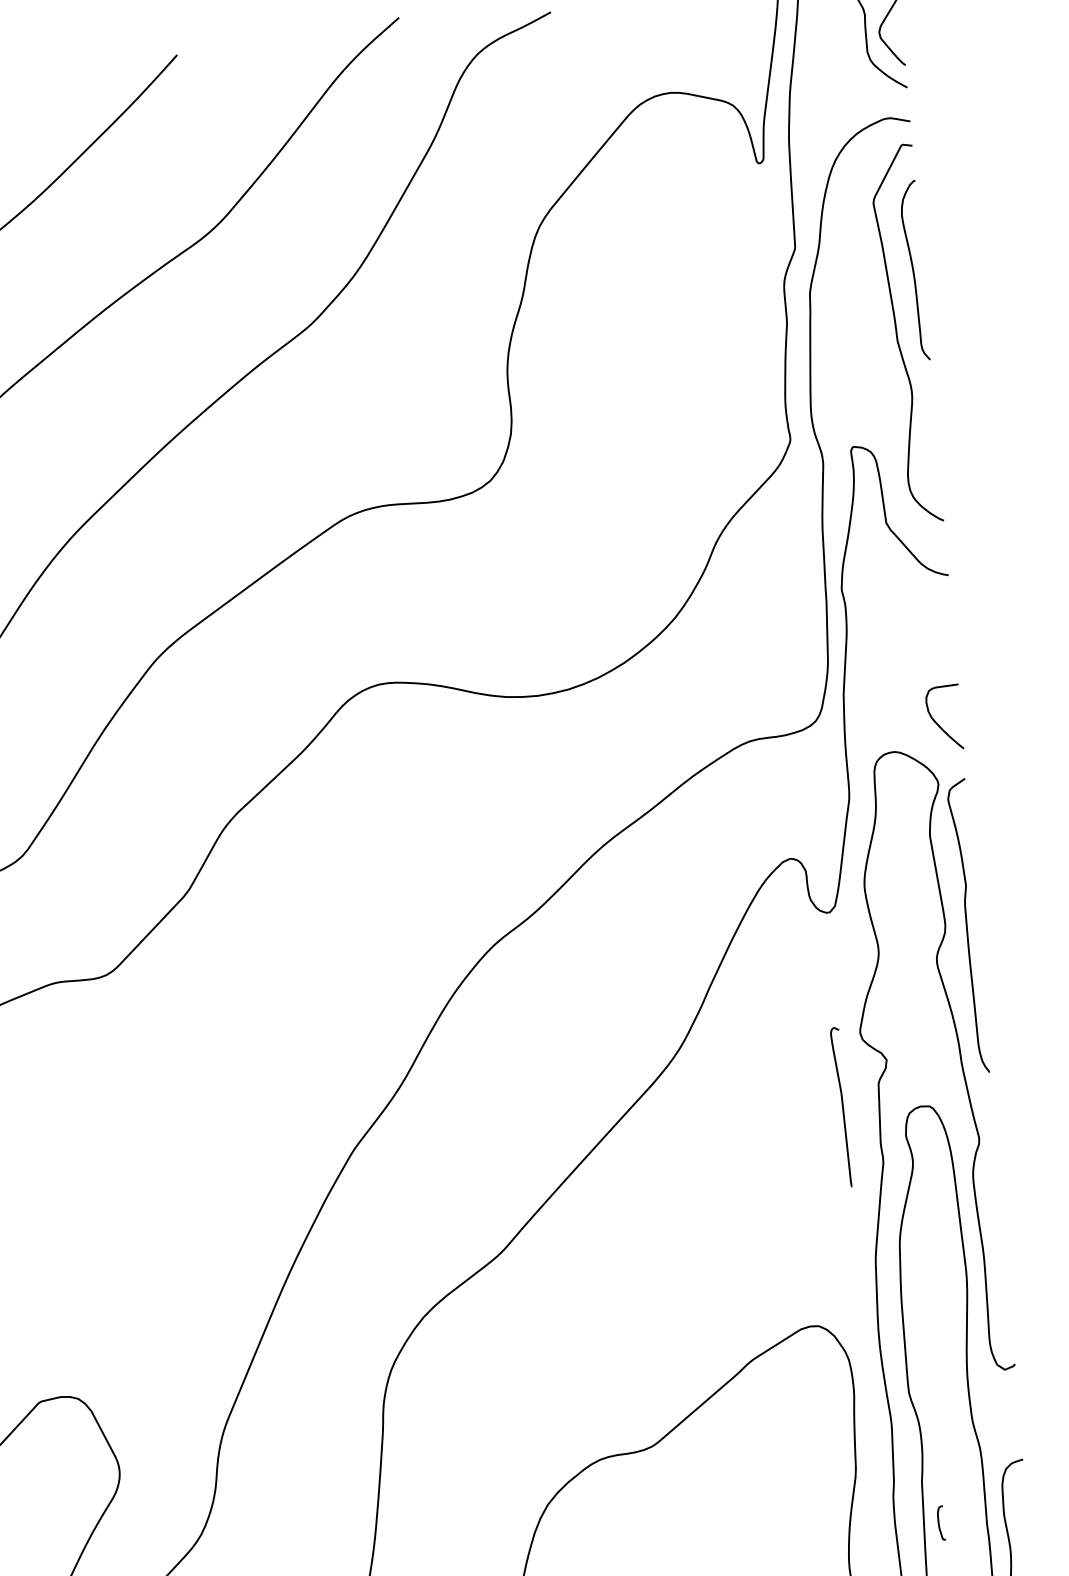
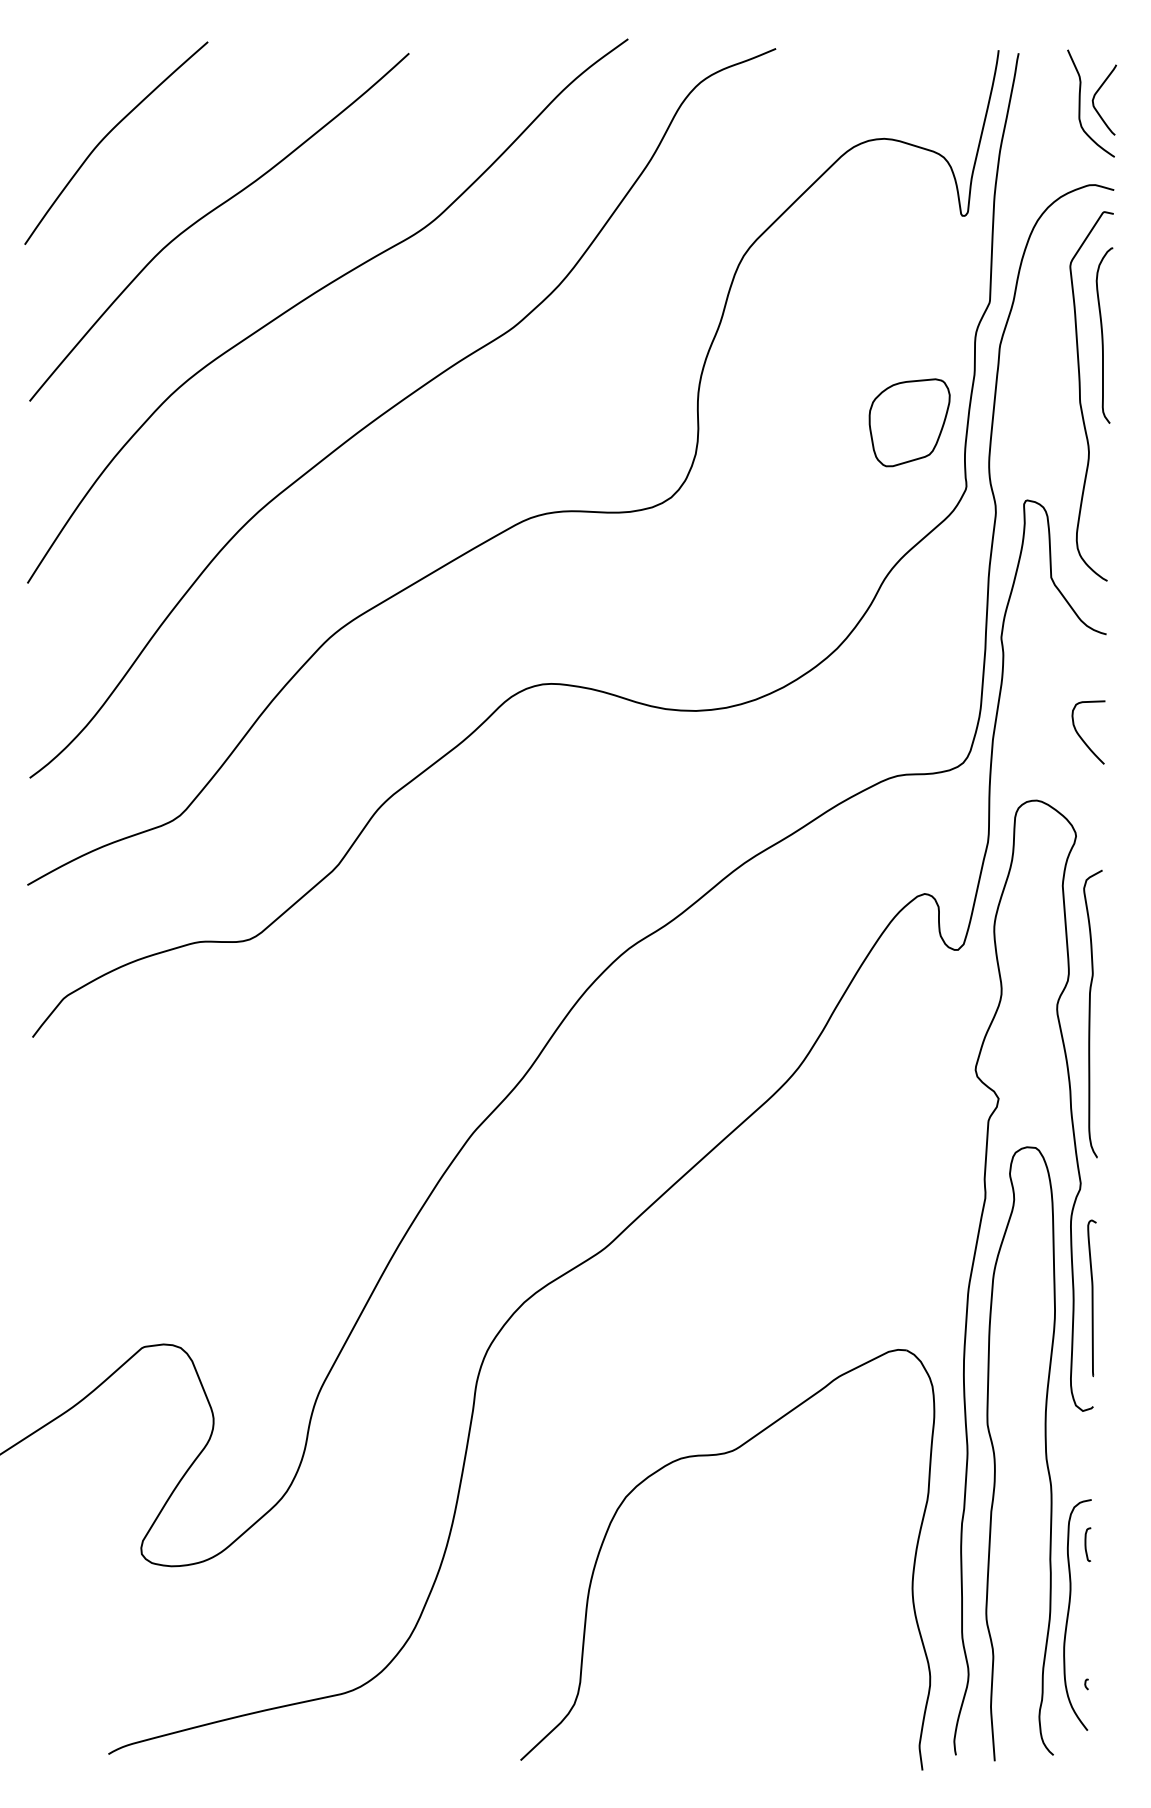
part: (725, 379) -> (909, 422), added
curve: (937, 722) -> (1081, 736), moved
curve: (967, 925) -> (1090, 1013), moved
curve: (841, 1107) -> (1091, 1298), moved
curve: (939, 1523) -> (1086, 1544), moved

